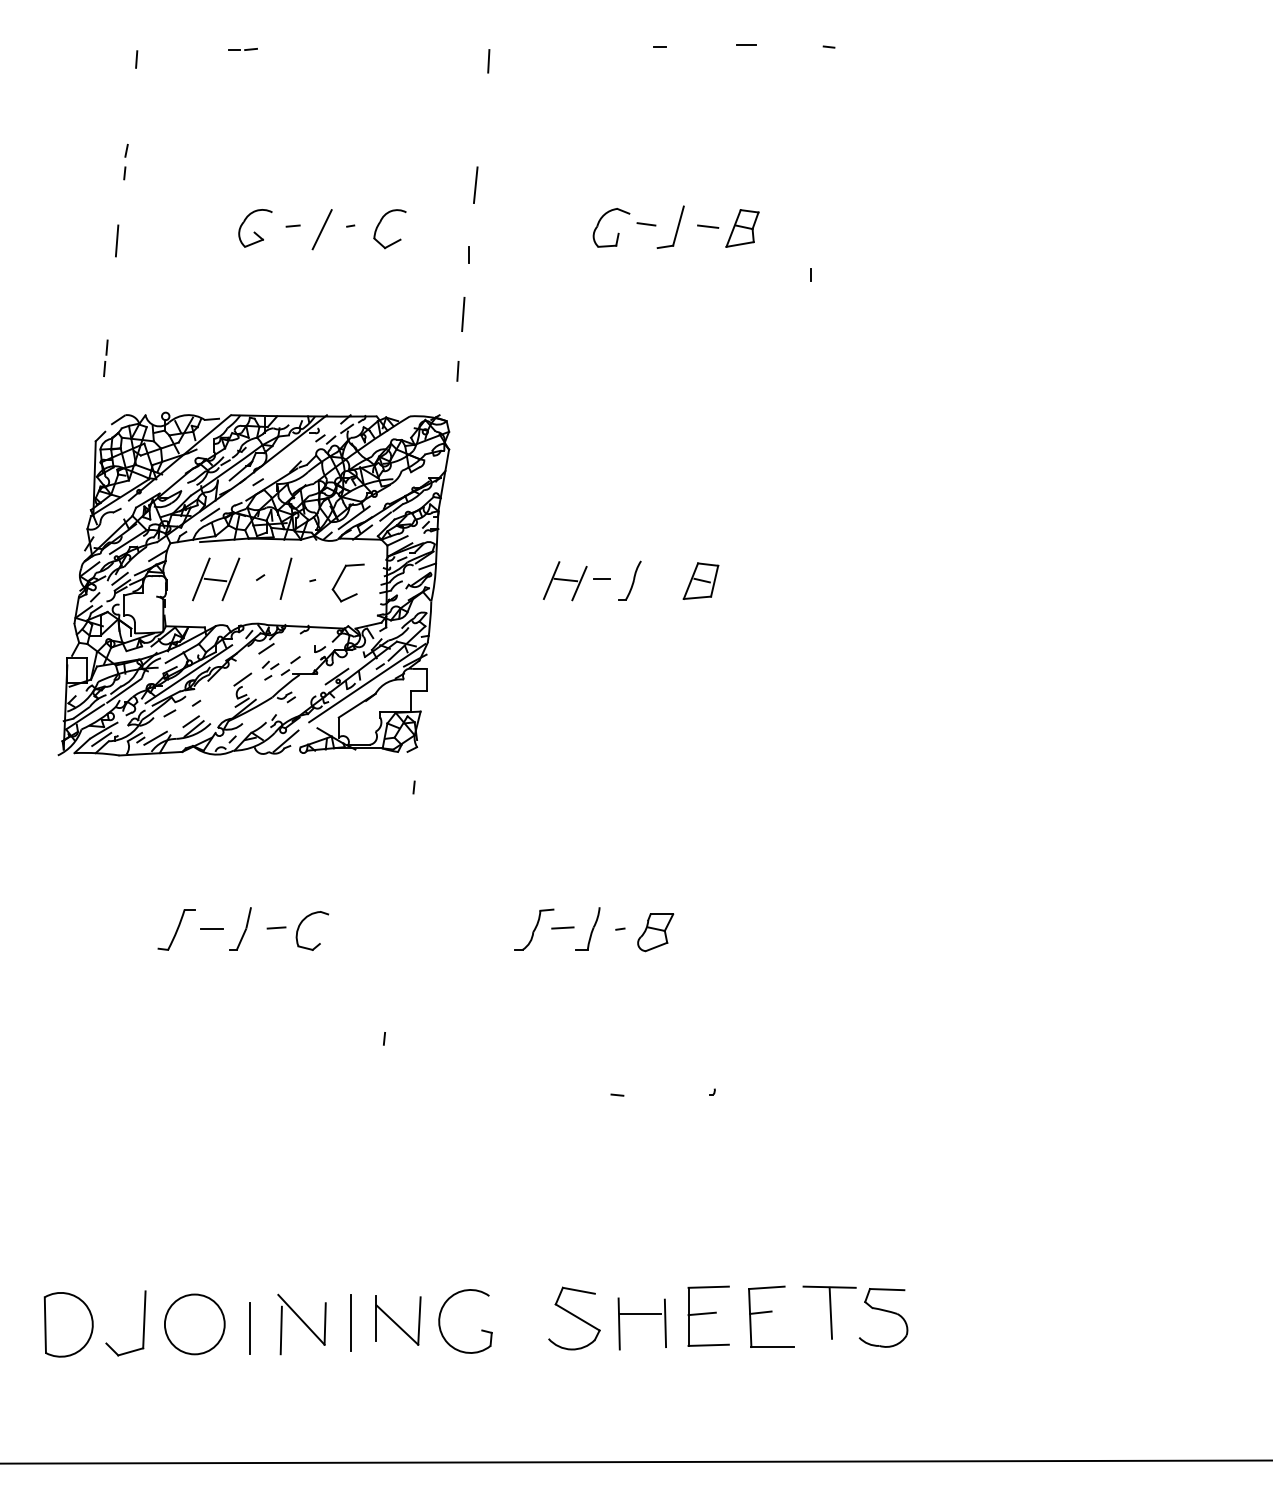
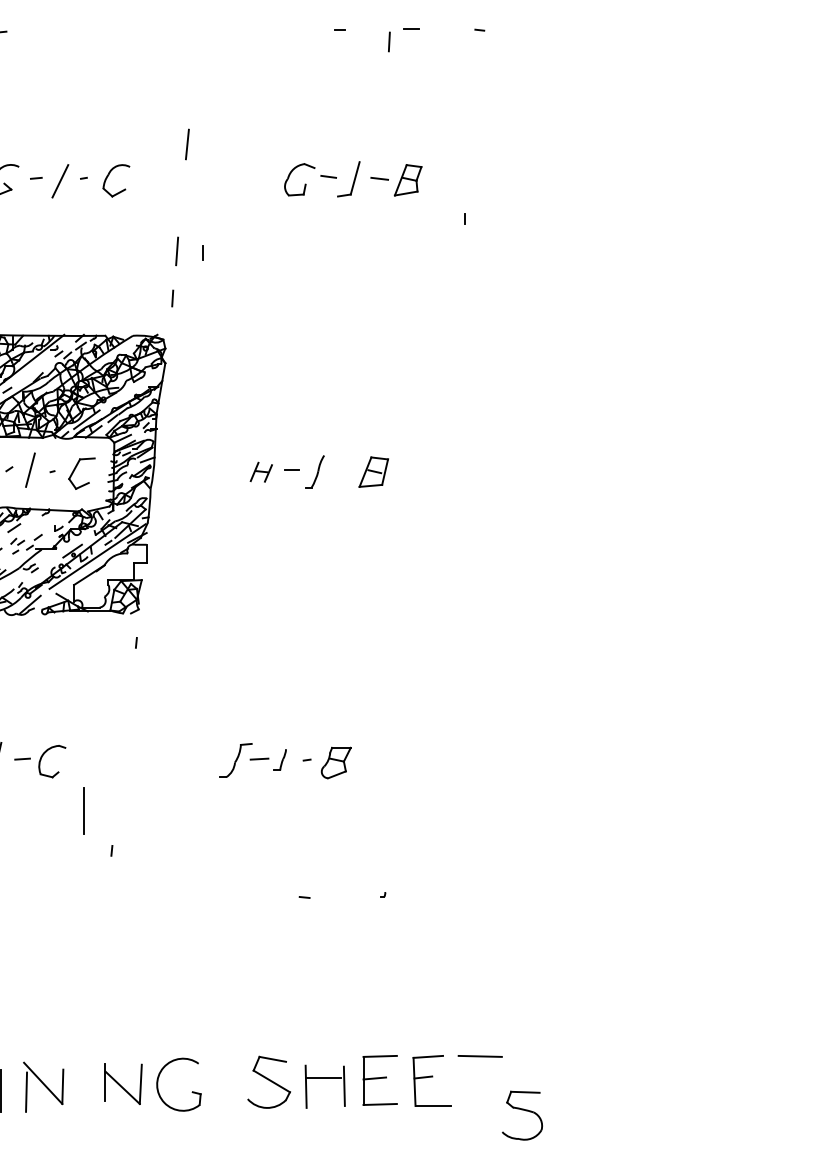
line: (488, 61) -> (389, 42), moved
line: (468, 254) -> (202, 252), moved
part: (564, 581) -> (260, 472), size x0.6
part: (587, 928) -> (279, 759), size x0.6
line: (830, 1312) -> (480, 1077), removed
part: (883, 1317) -> (522, 1115), moved
line: (350, 1322) -> (83, 810), moved

